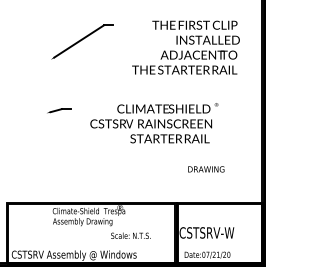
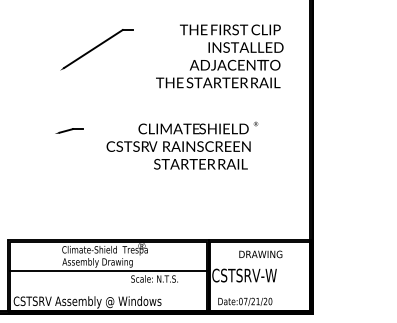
text: (206, 169) -> (260, 254), moved
line: (91, 229) -> (108, 271), added

